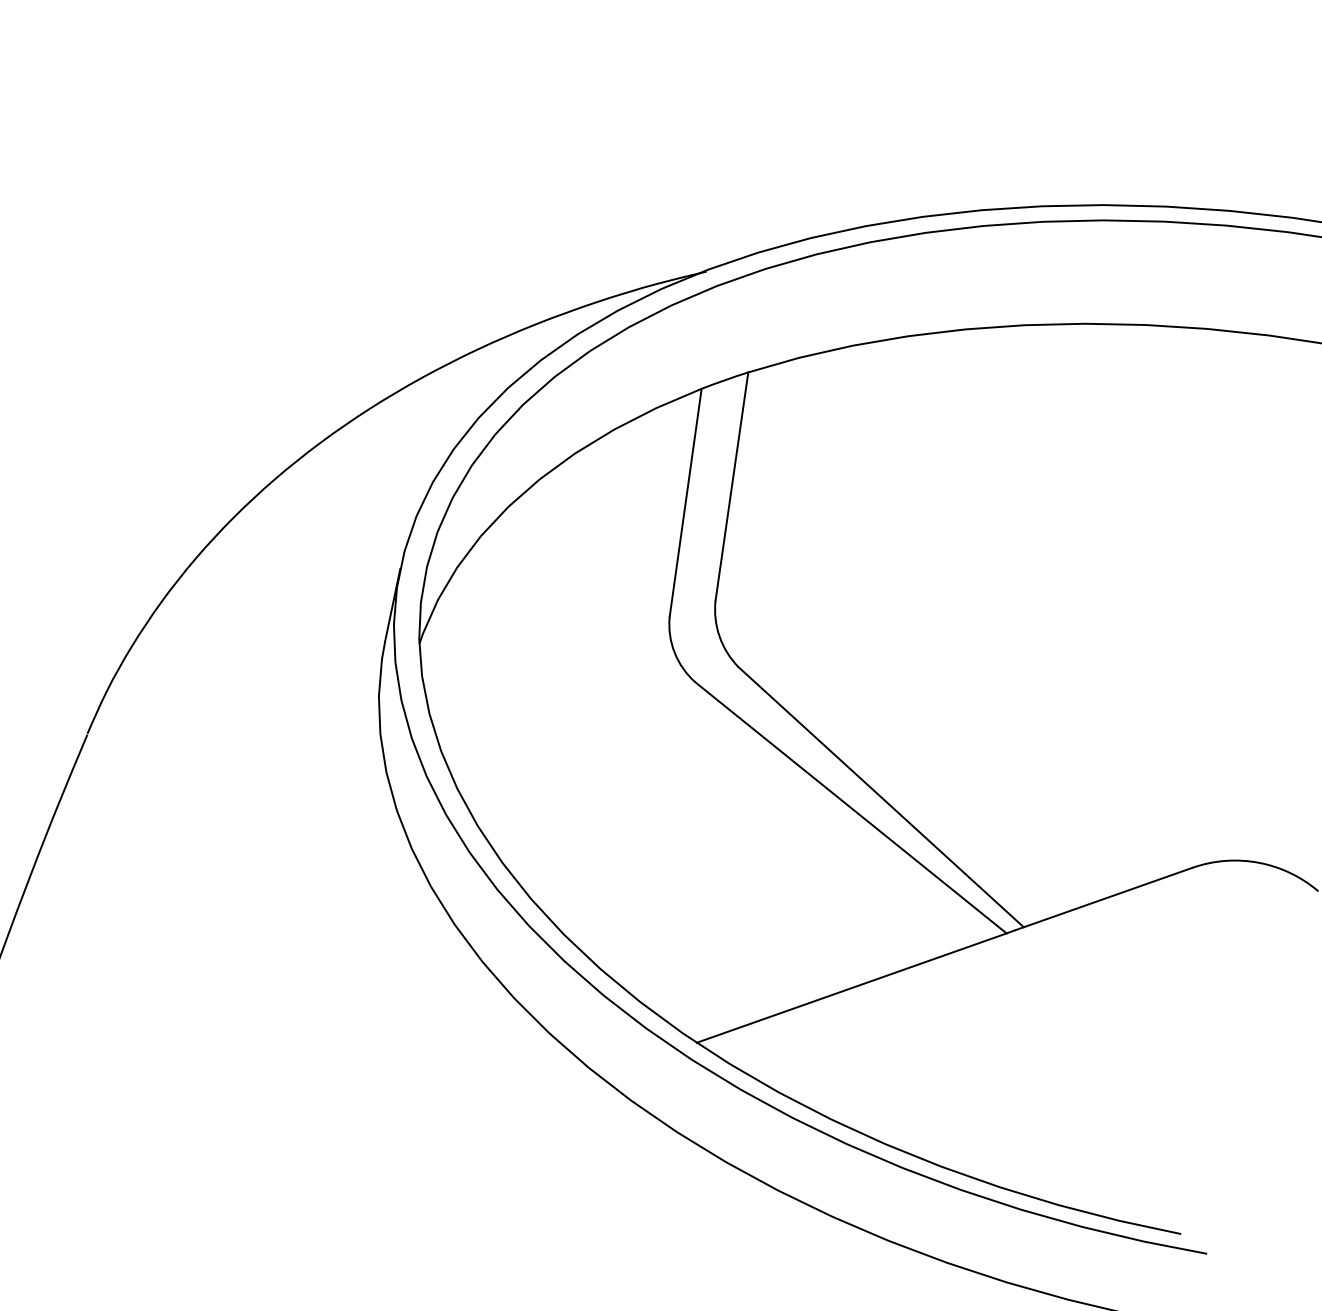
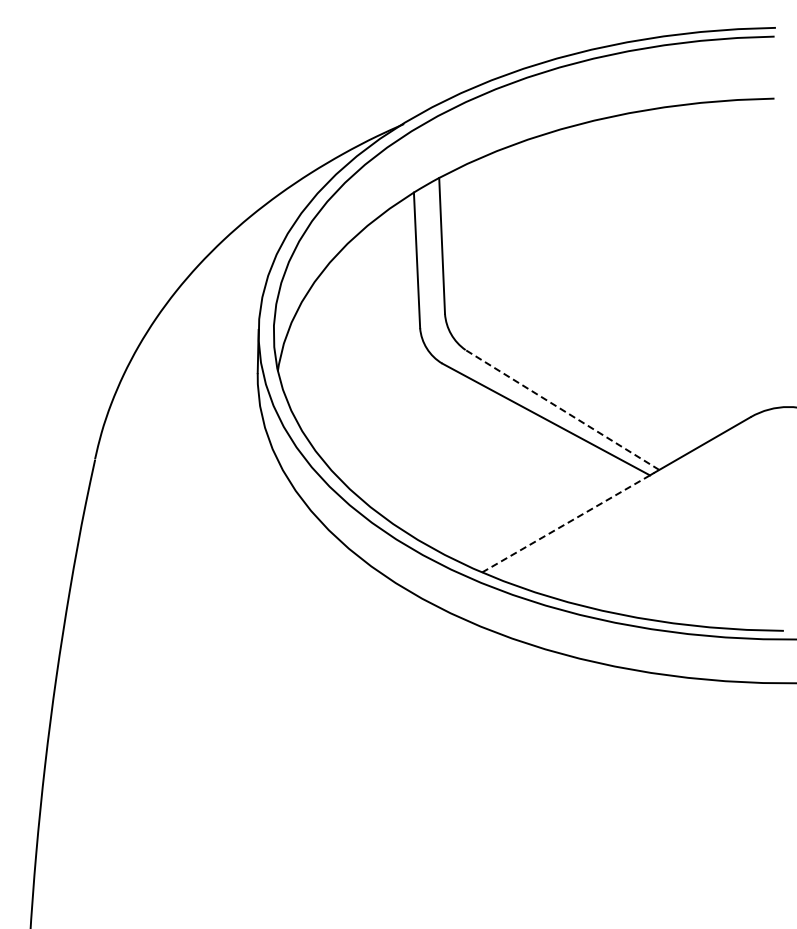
line: (881, 798) -> (562, 410), solid -> dashed
line: (852, 987) -> (566, 523), solid -> dashed

